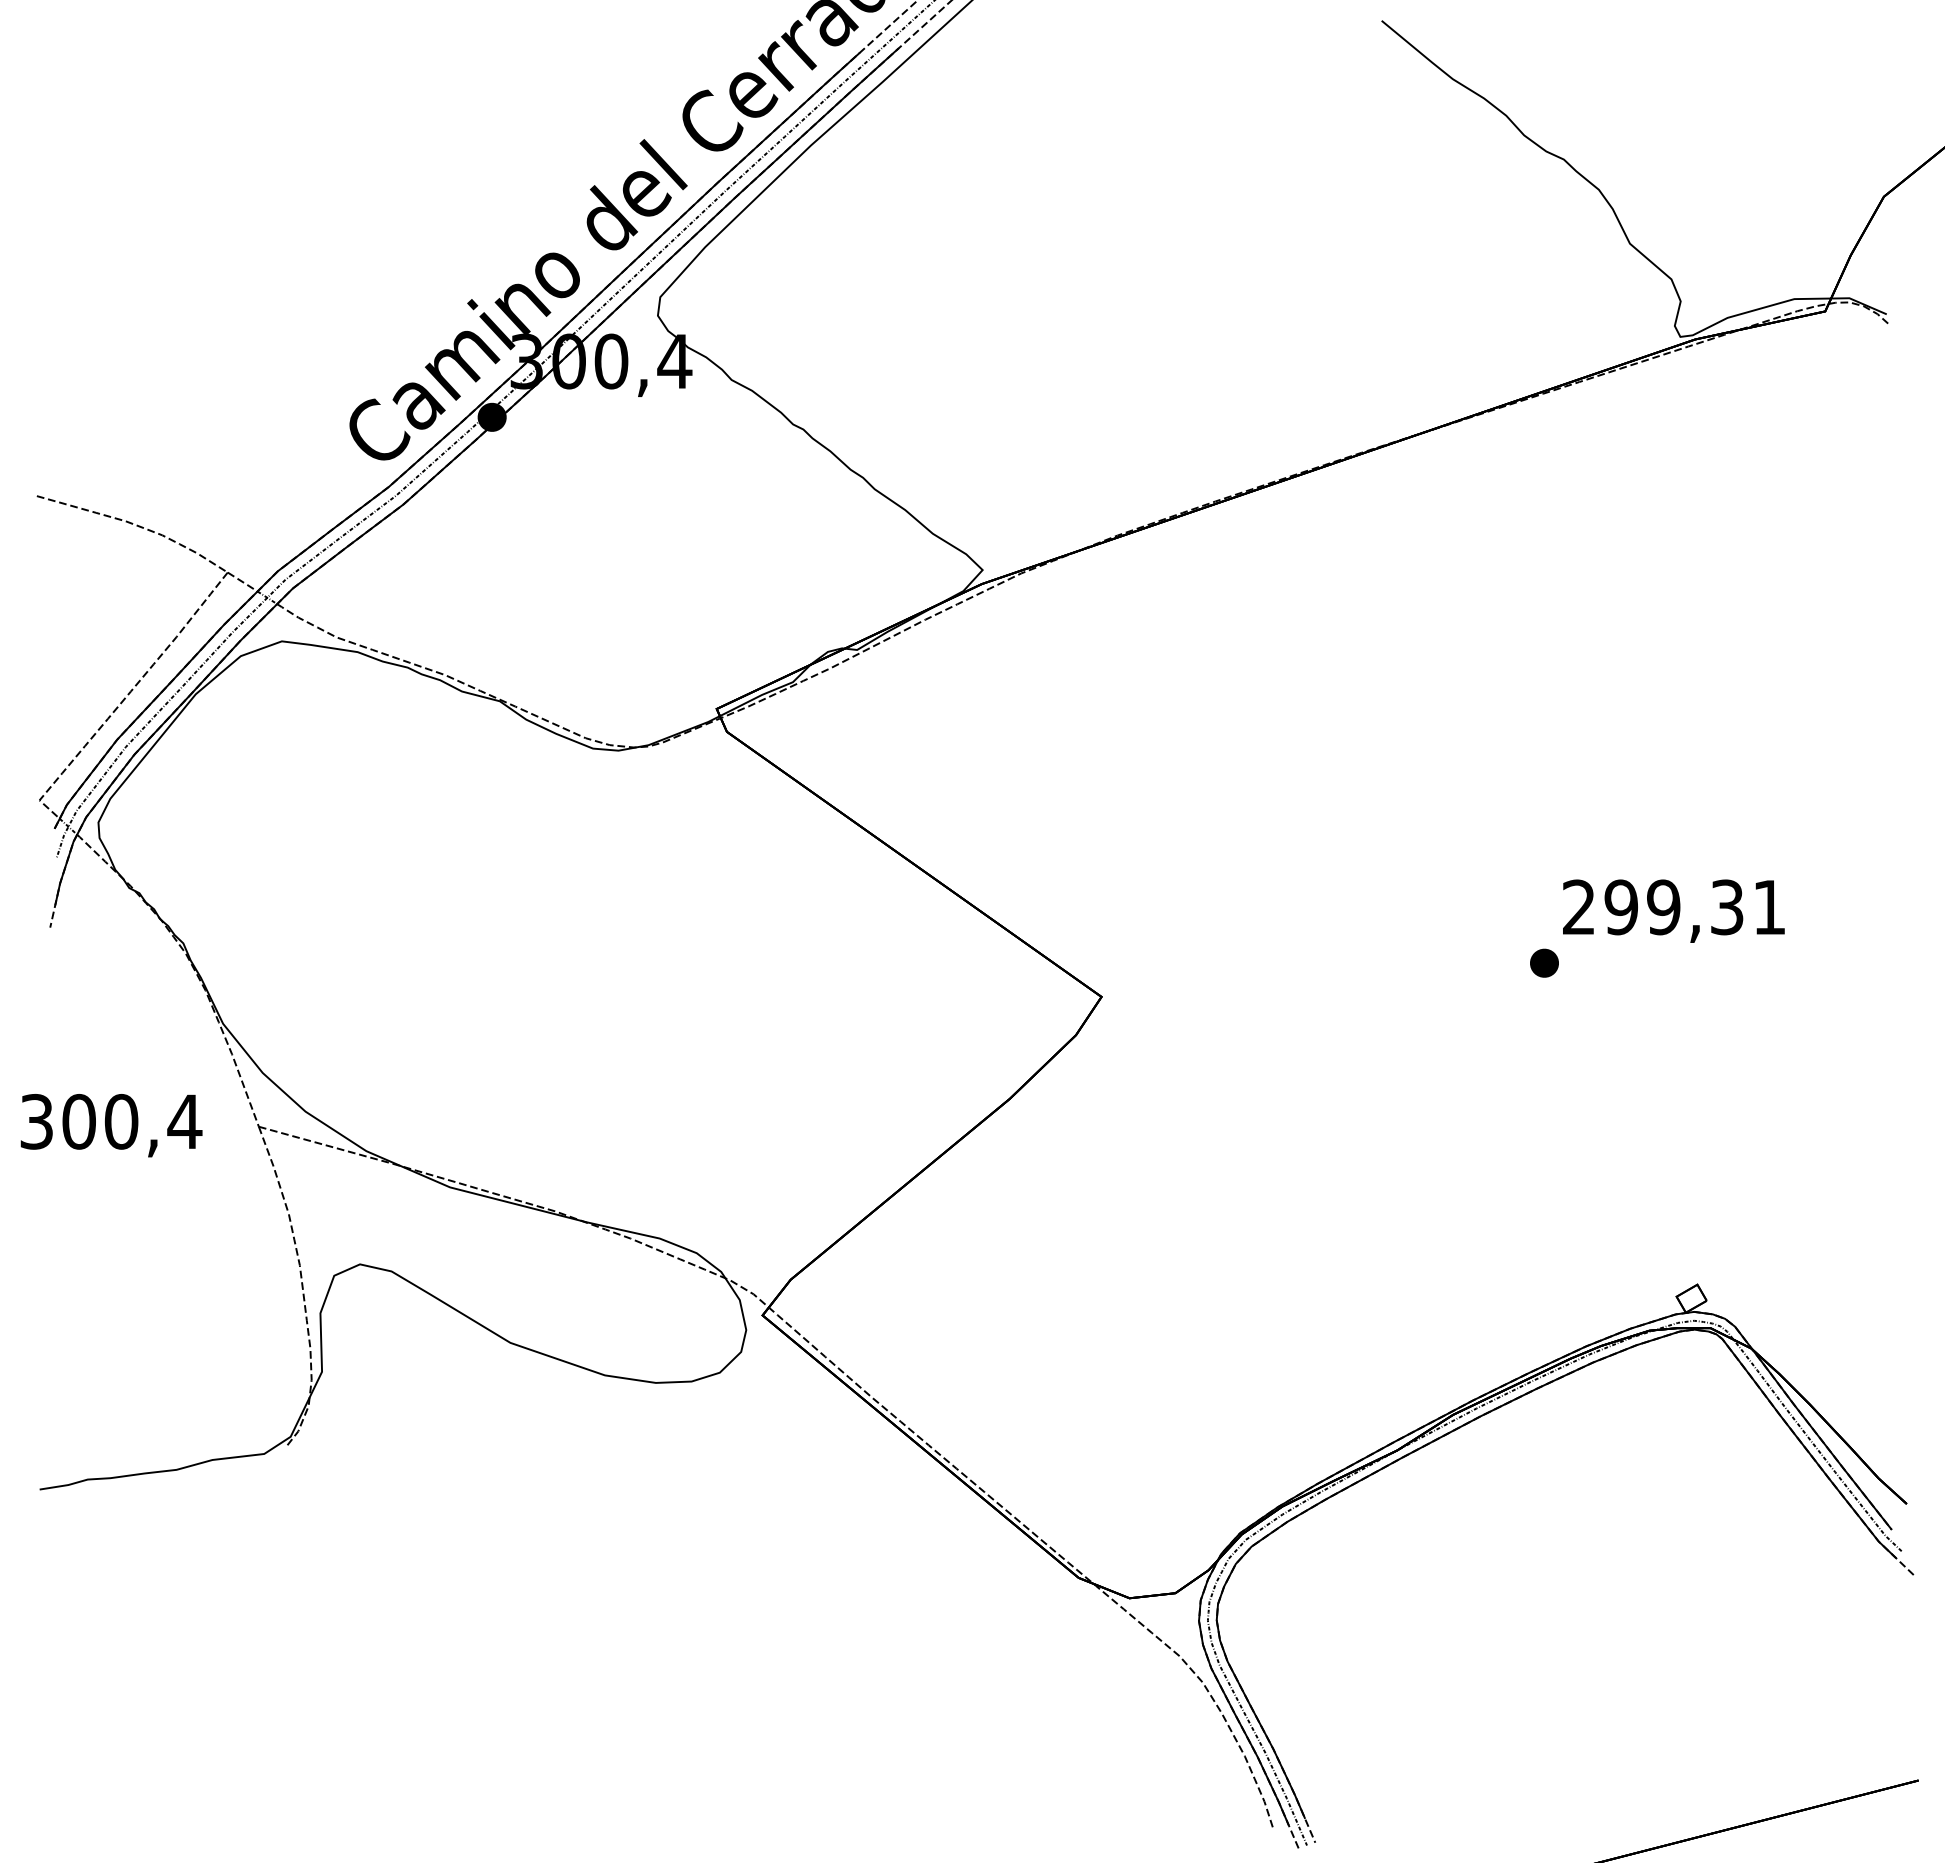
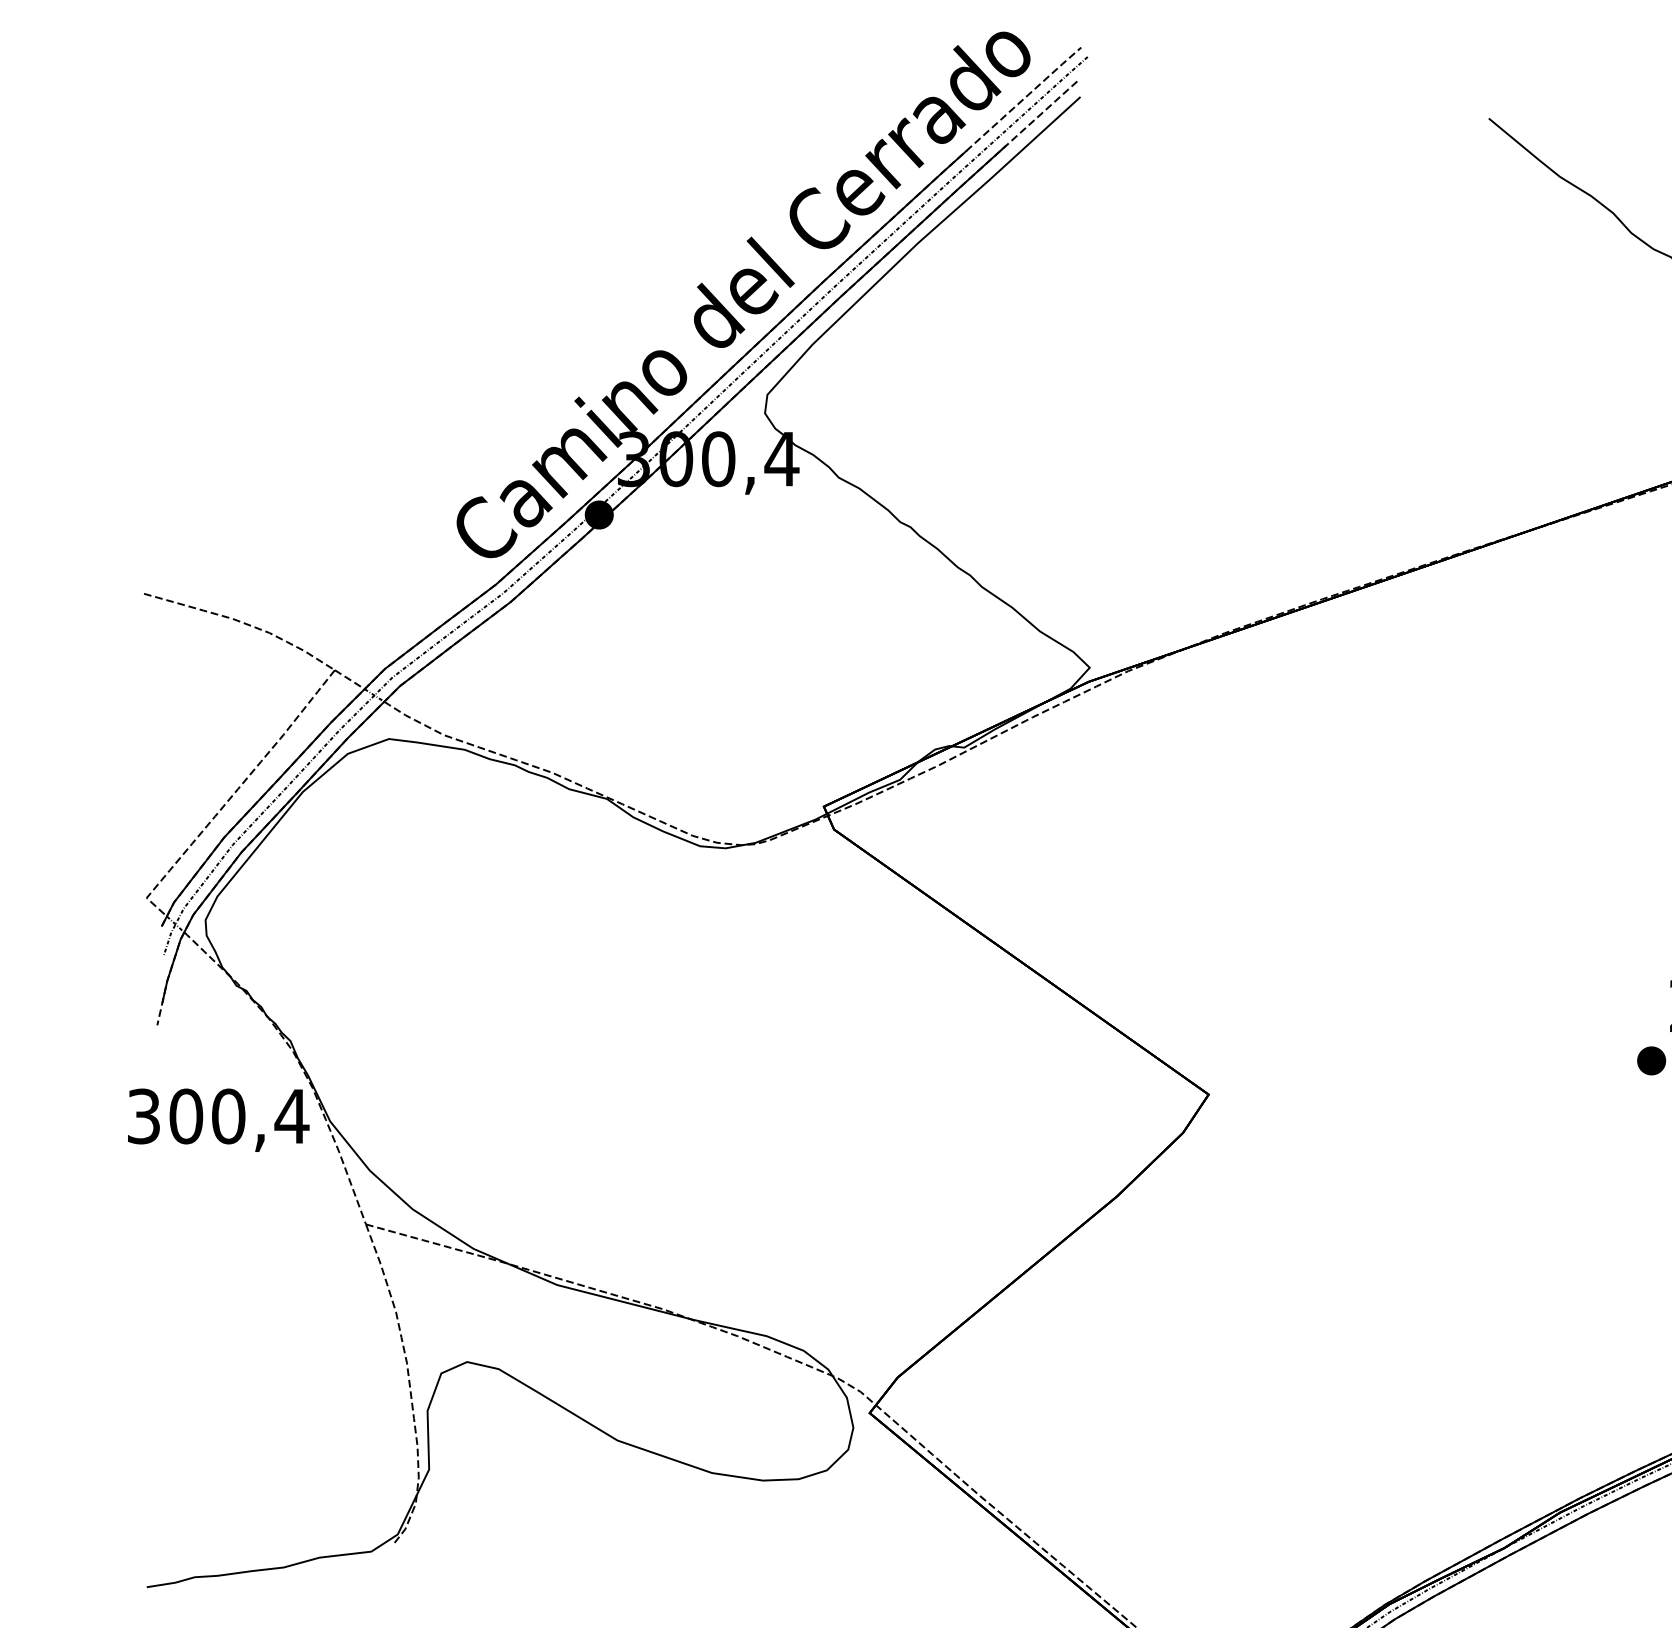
text: (111, 1125) -> (218, 1120), moved

